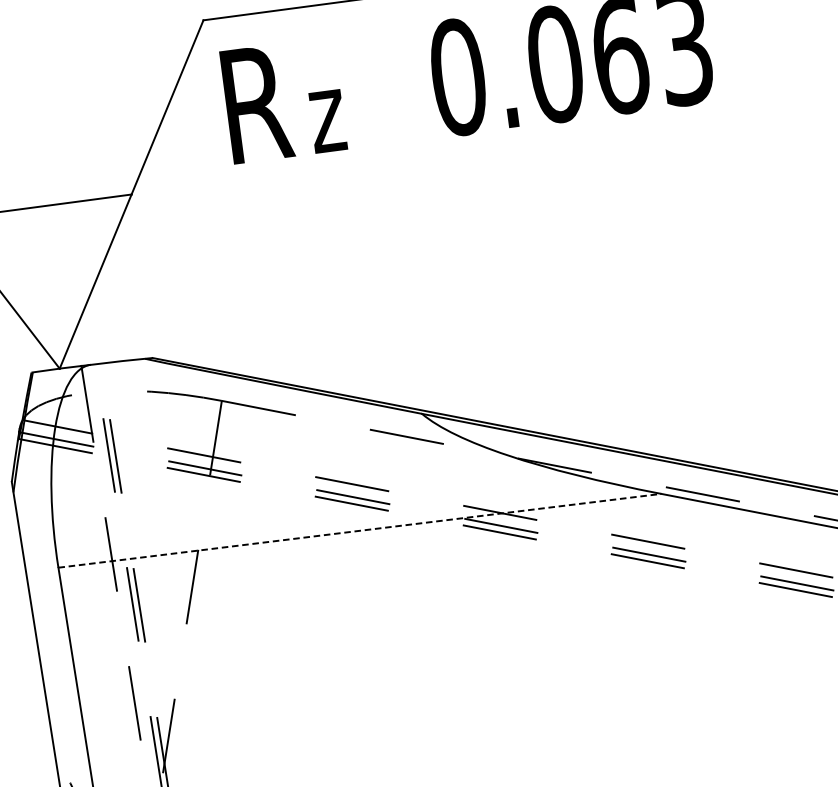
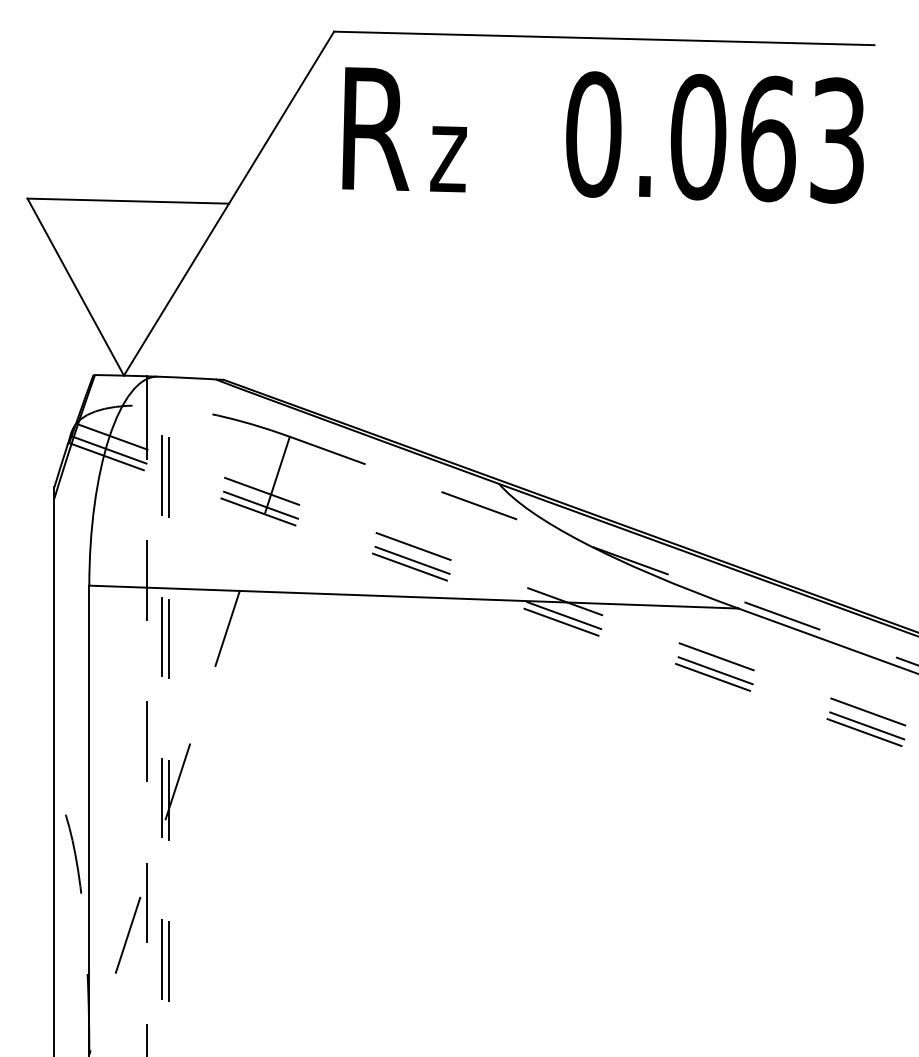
line: (359, 531) -> (413, 597), dashed -> solid

